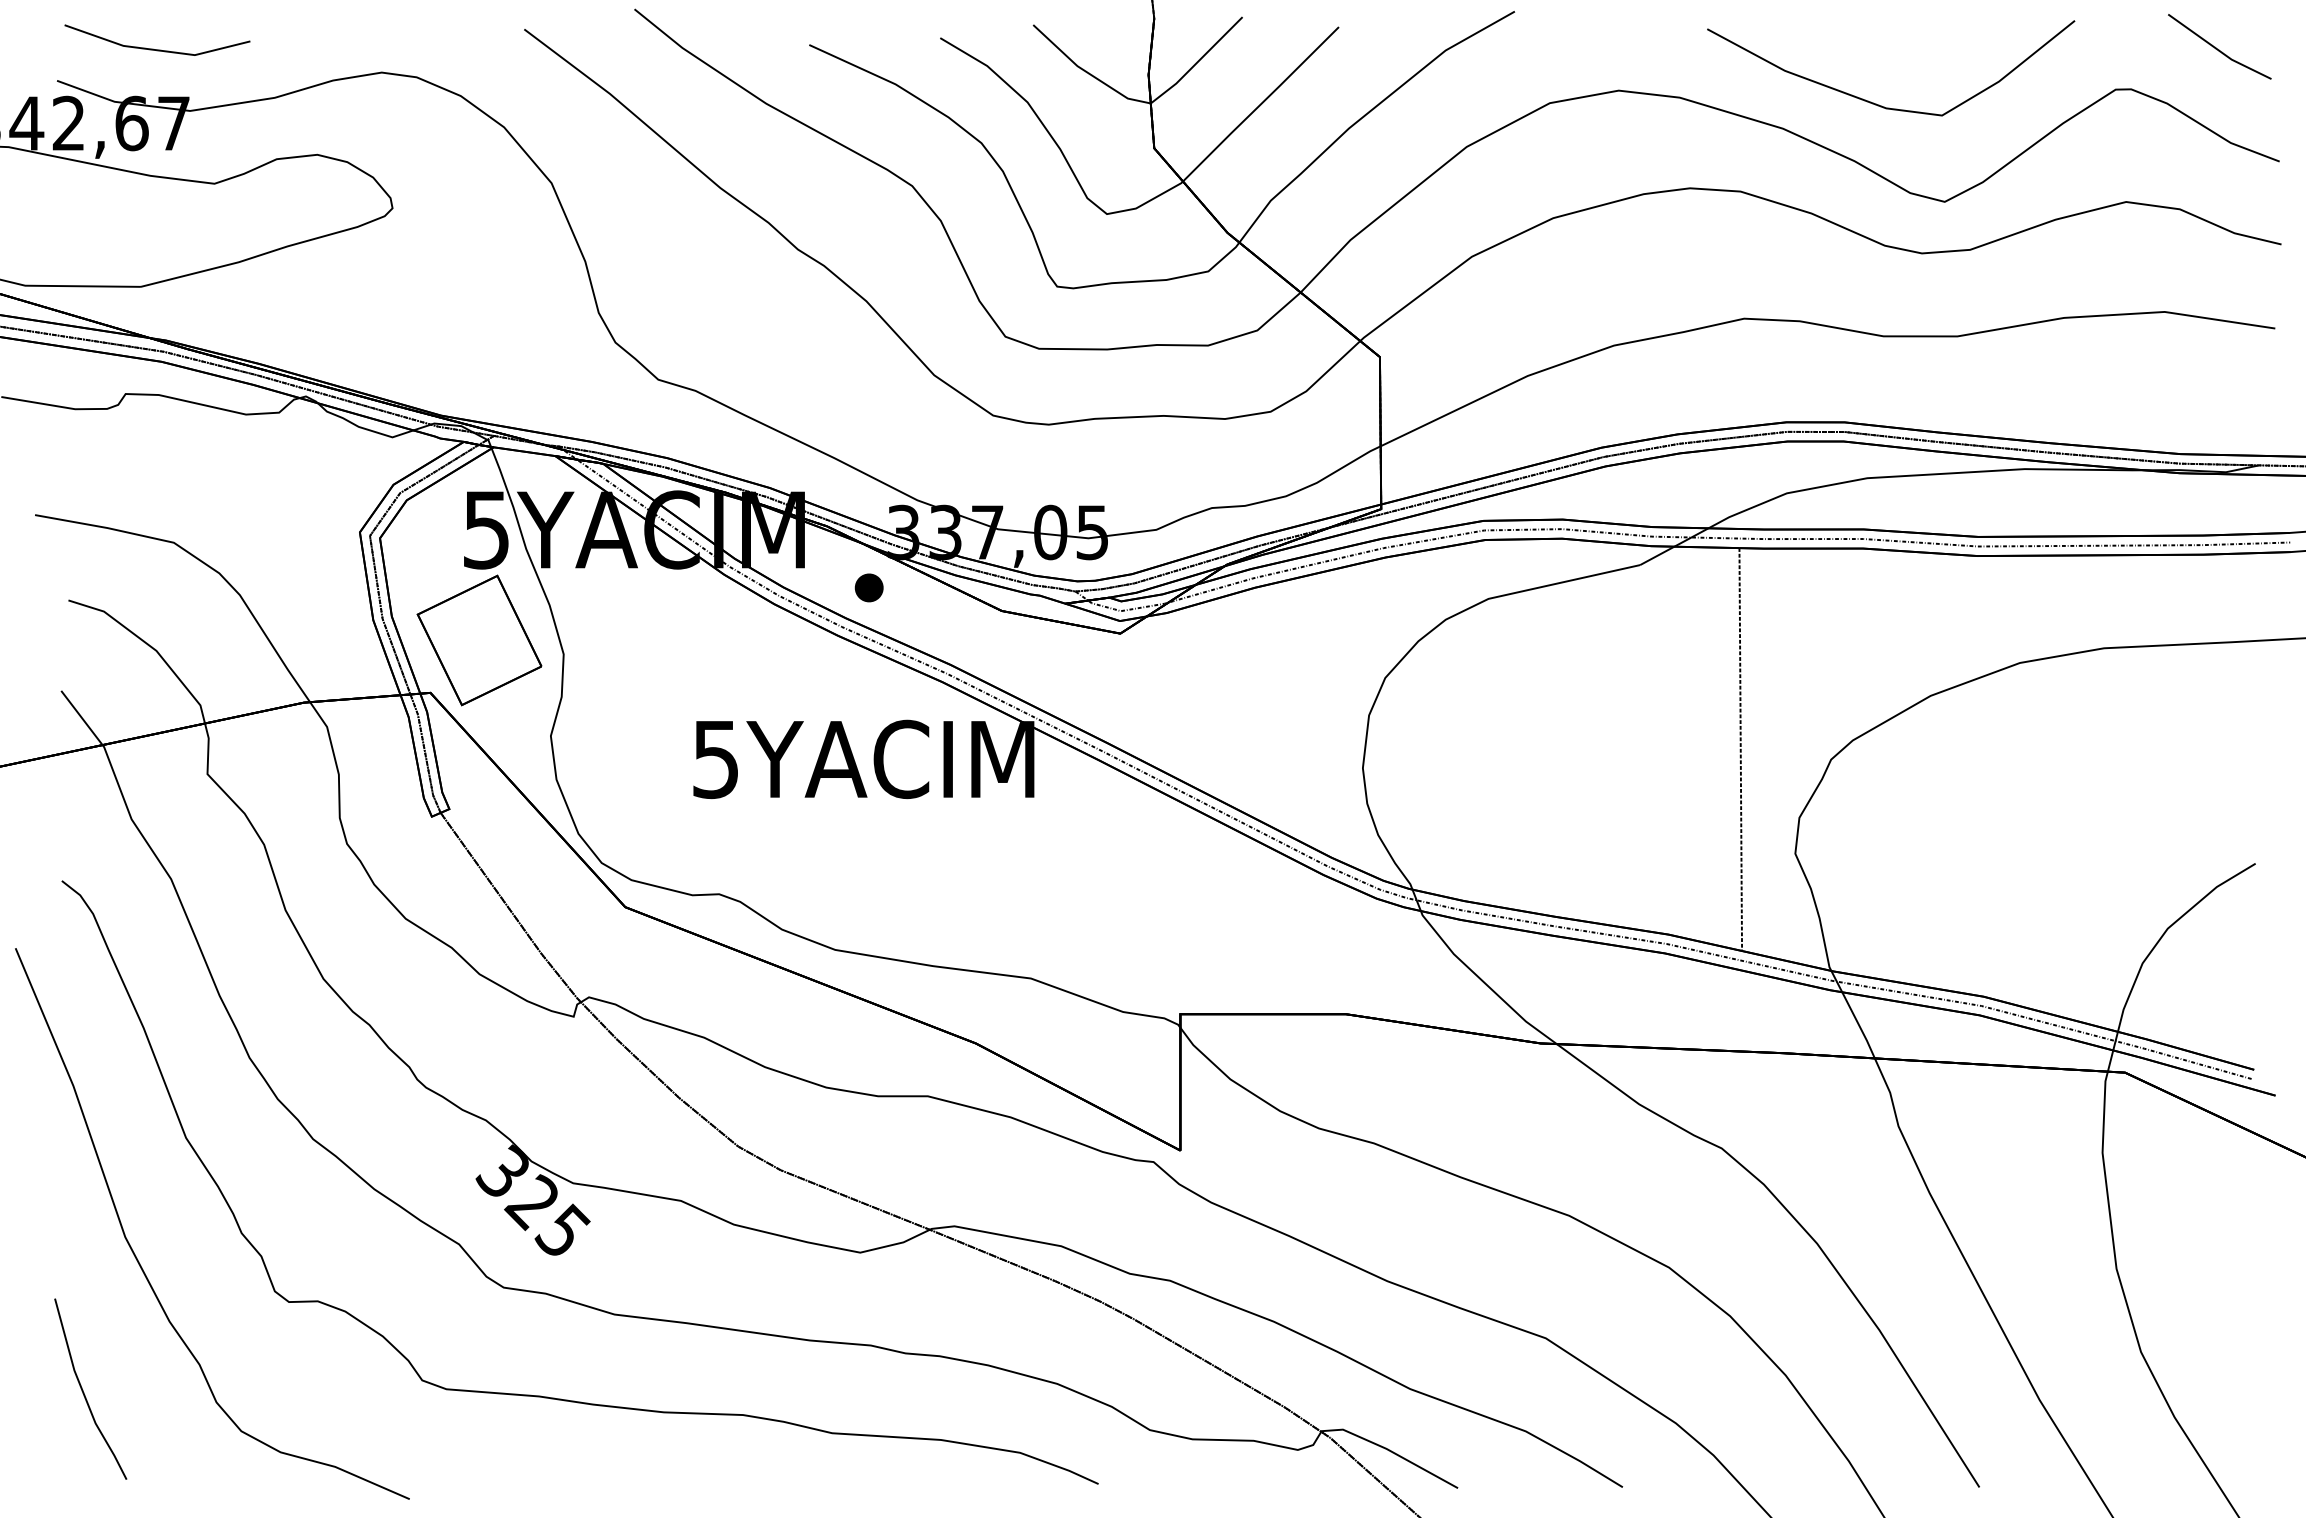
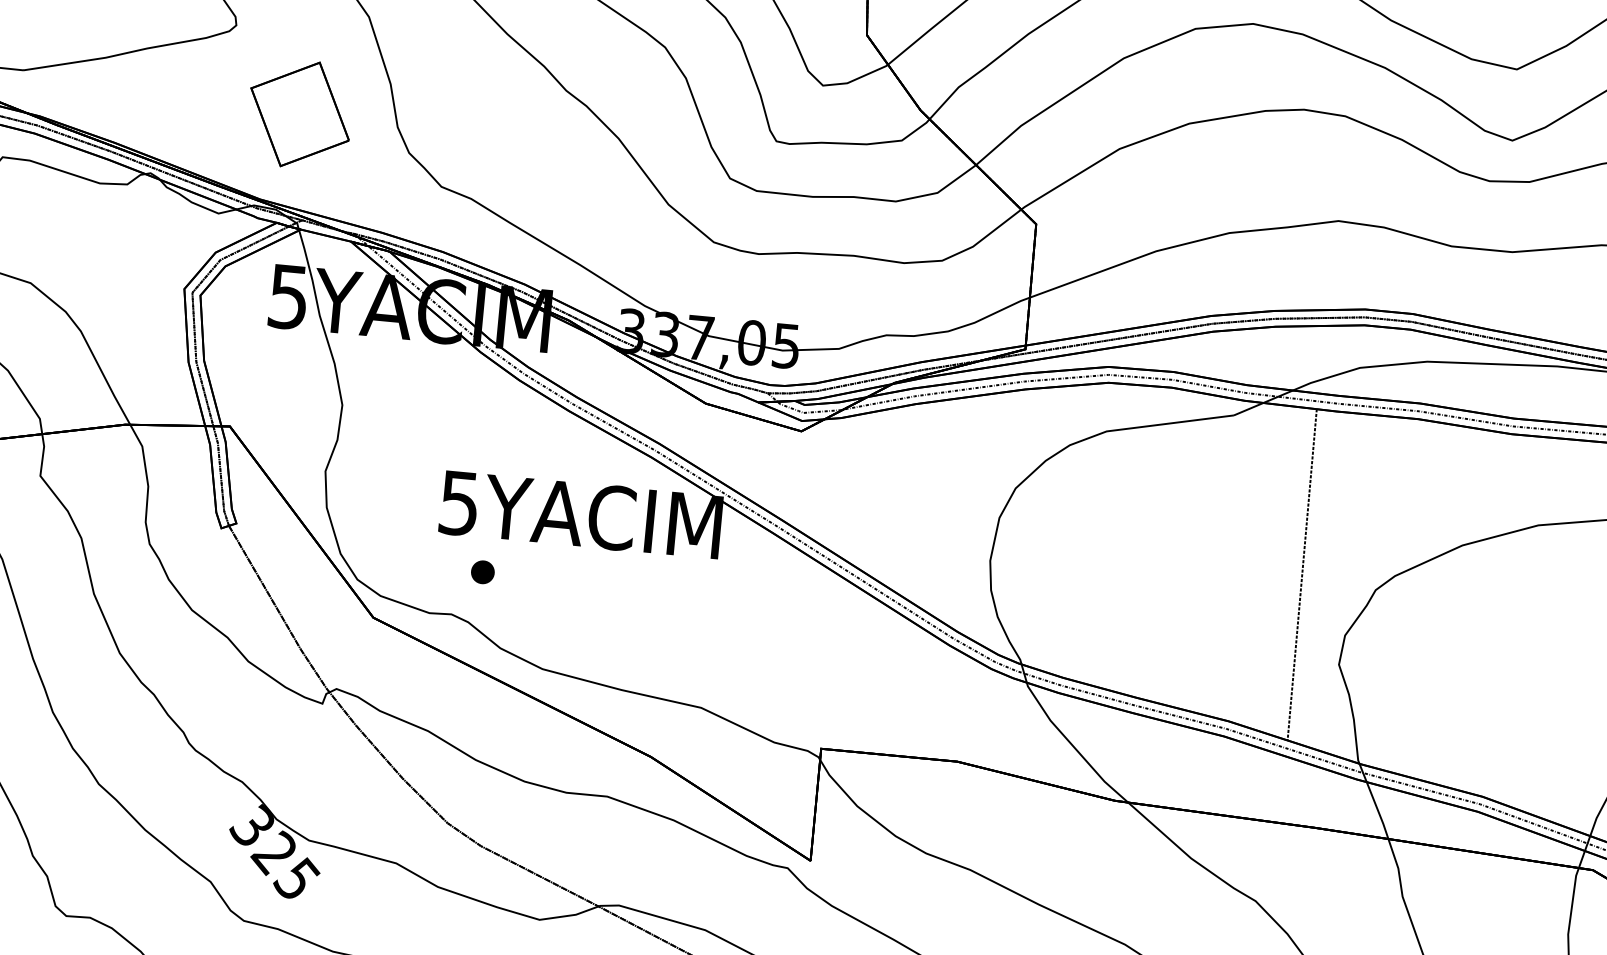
part: (868, 587) -> (482, 571), moved
part: (479, 640) -> (300, 114), moved

